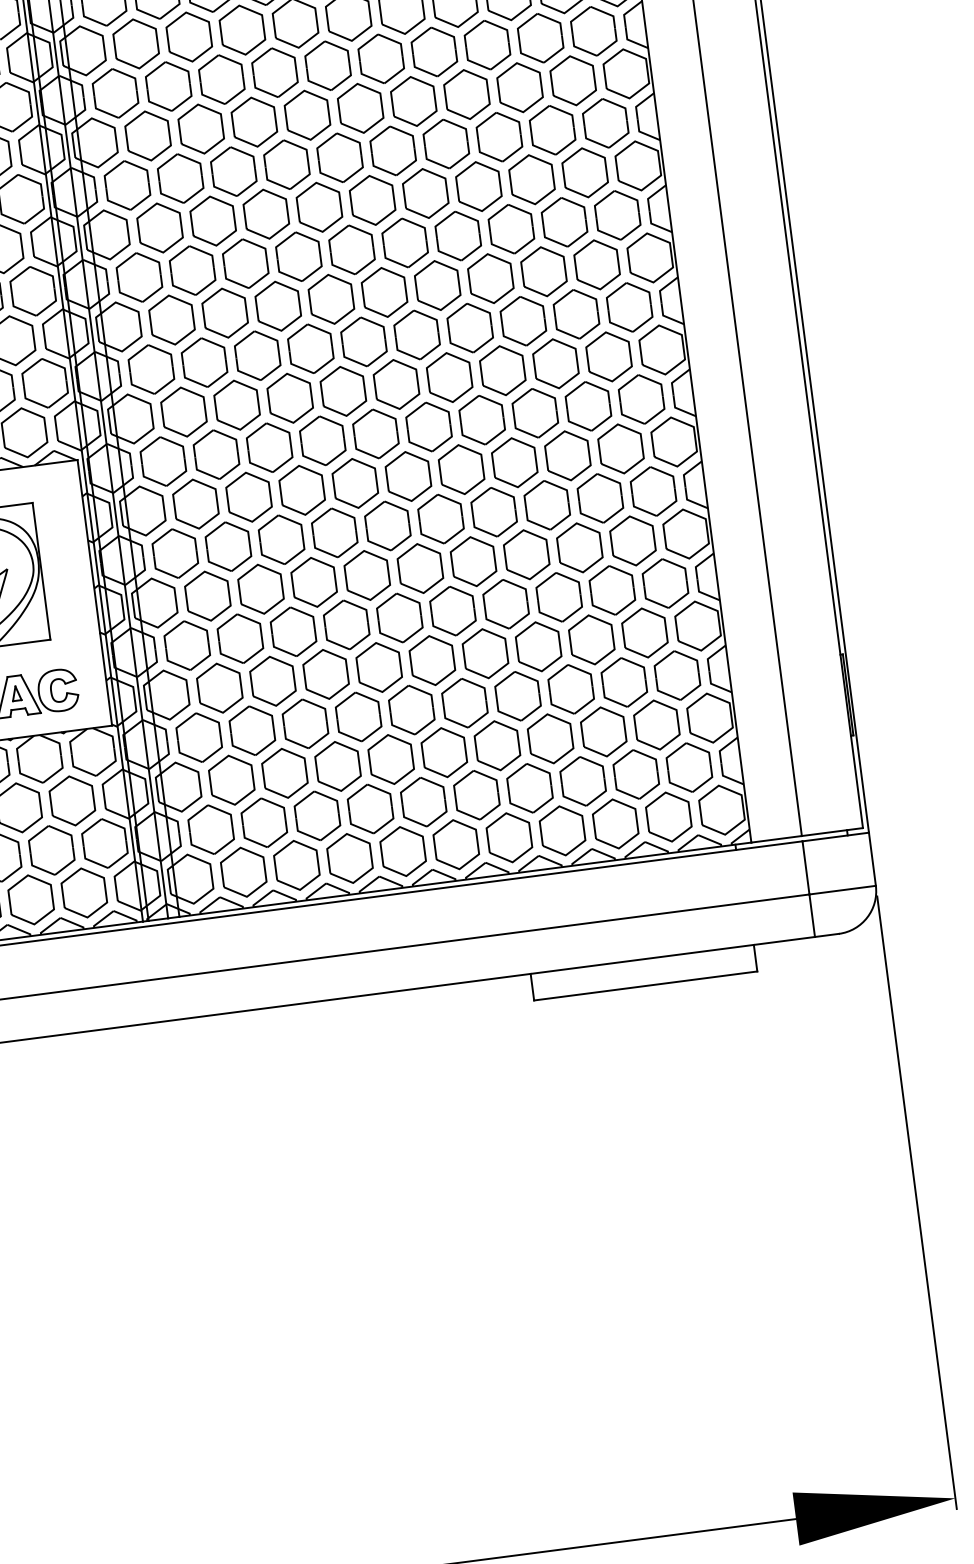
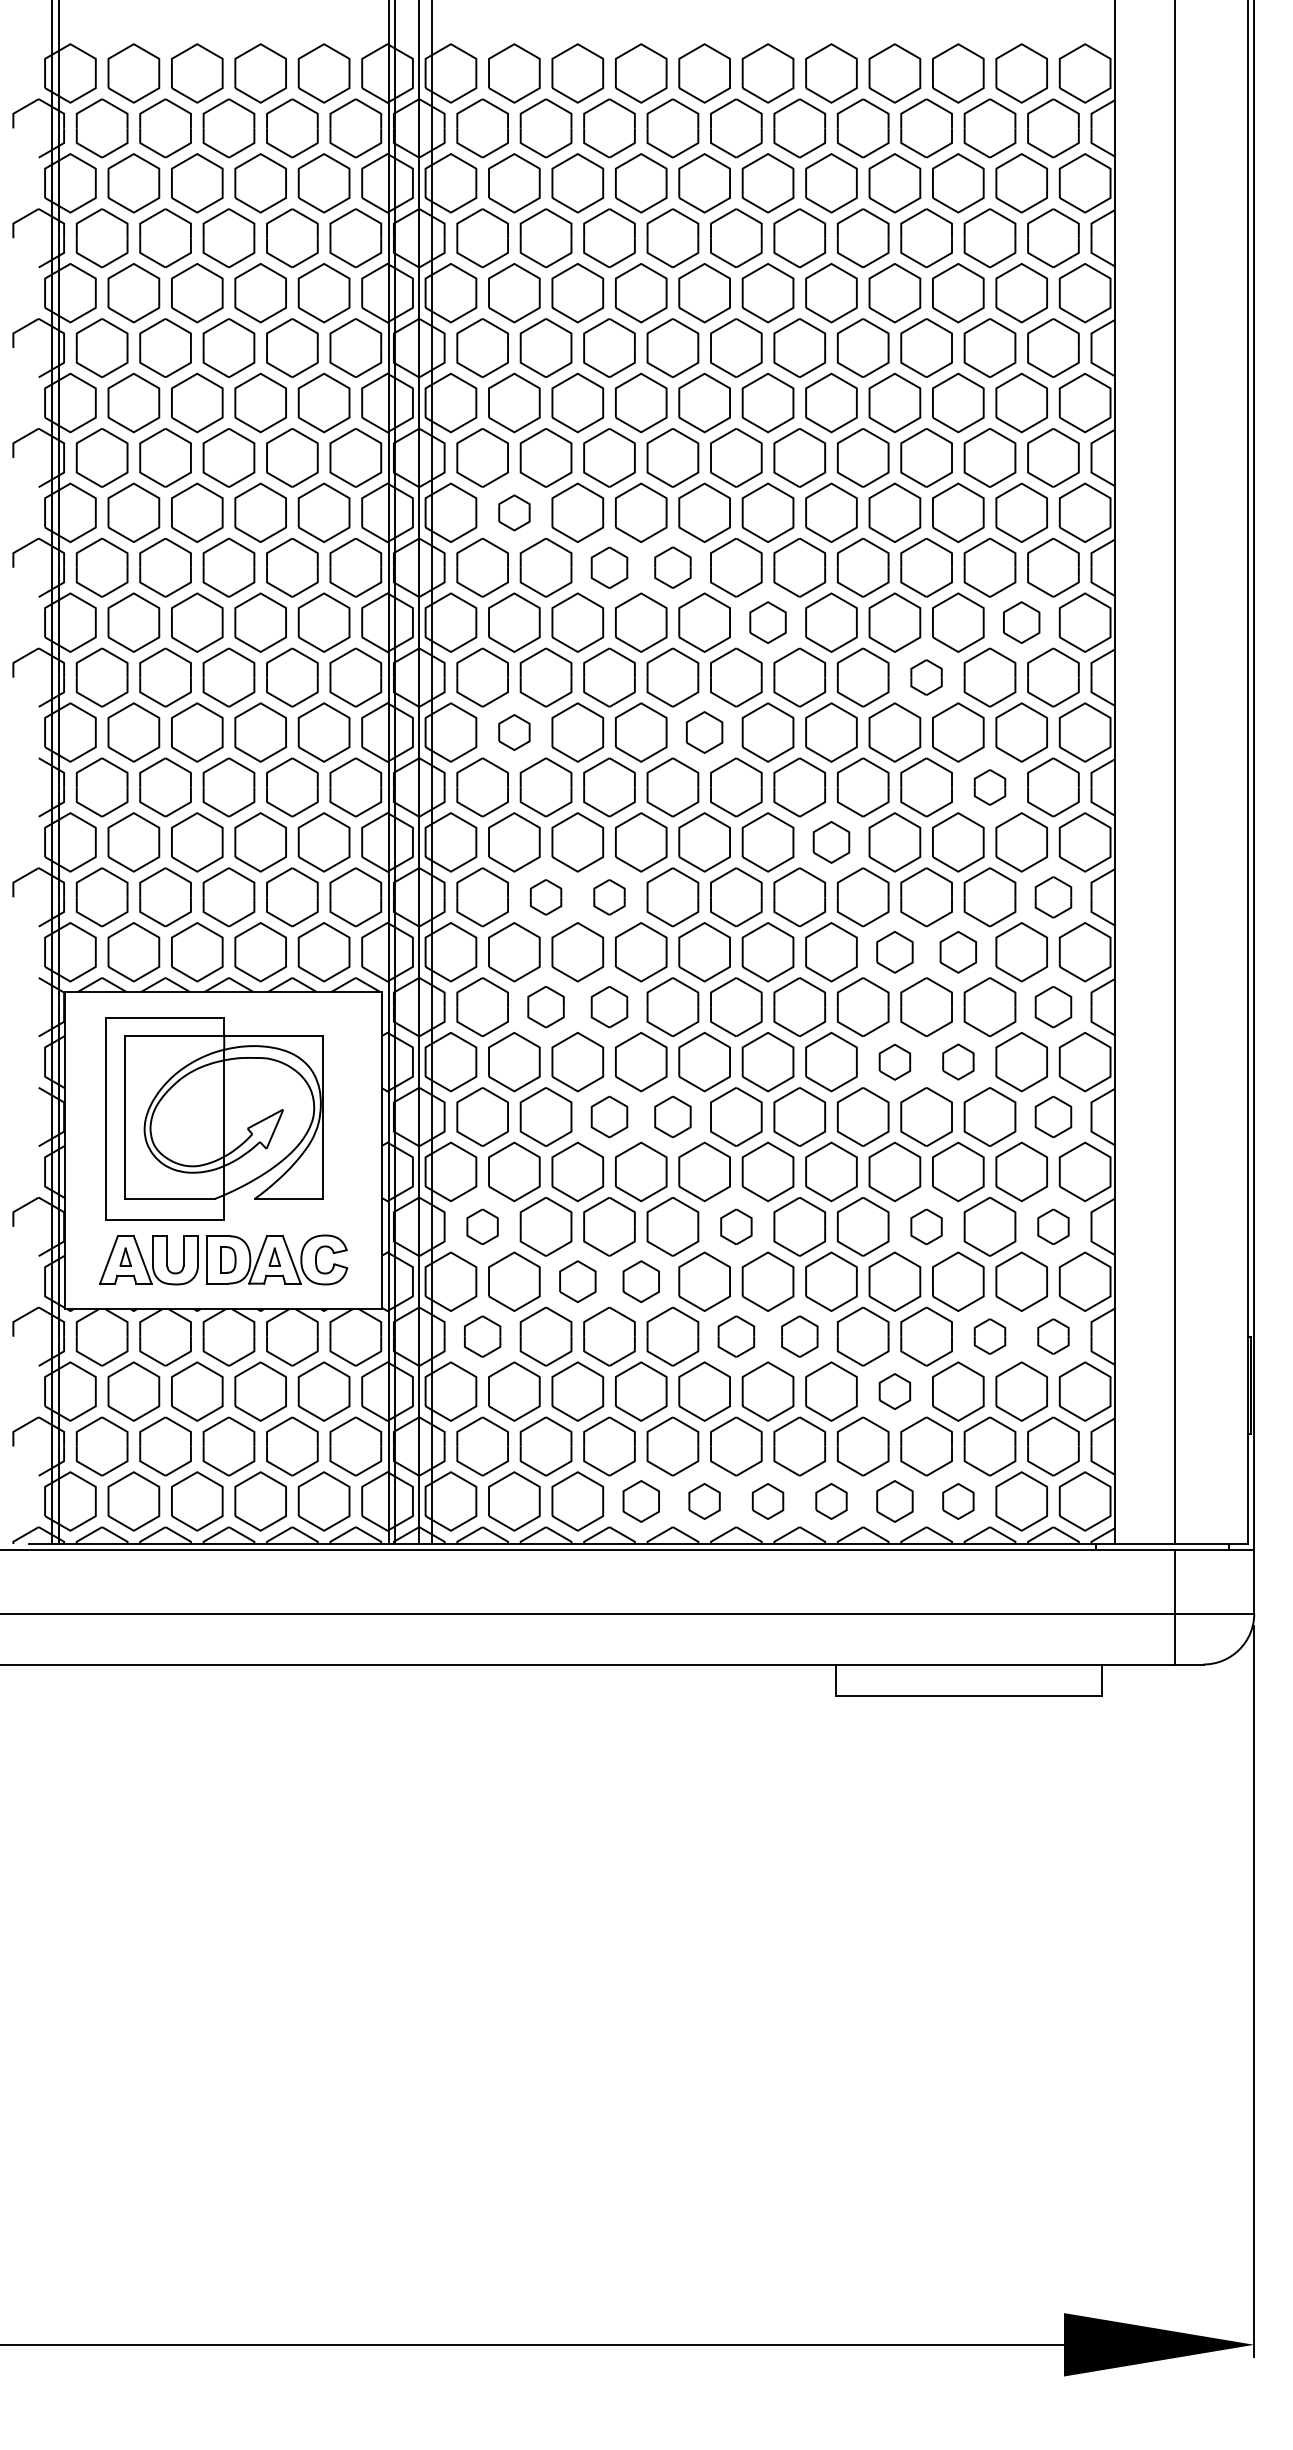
part: (136, 43) -> (514, 512), size x0.6
part: (274, 72) -> (672, 567), size x0.7
part: (221, 79) -> (609, 567), size x0.7
part: (572, 80) -> (1021, 622), size x0.7
part: (360, 108) -> (767, 622), size x0.7
part: (499, 137) -> (926, 677), size x0.6
part: (319, 207) -> (704, 732), size x0.7
part: (564, 222) -> (989, 787), size x0.6
part: (160, 227) -> (514, 732), size x0.6
part: (437, 285) -> (831, 842), size x0.7
part: (629, 307) -> (1053, 897), size x0.7
part: (257, 355) -> (609, 897), size x0.6
part: (204, 362) -> (545, 897), size x0.6
part: (556, 363) -> (958, 952), size x0.7
part: (502, 370) -> (894, 952), size x0.7
part: (641, 398) -> (1053, 1006), size x0.7
part: (269, 447) -> (609, 1006), size x0.7
part: (215, 454) -> (545, 1006), size x0.7
part: (567, 455) -> (958, 1061), size x0.6
part: (514, 463) -> (894, 1062), size x0.6
part: (653, 491) -> (1053, 1116), size x0.7
part: (334, 532) -> (672, 1116), size x0.7
part: (281, 539) -> (609, 1116), size x0.7
part: (665, 583) -> (1053, 1226), size x0.6
part: (559, 597) -> (926, 1226), size x0.6
part: (399, 617) -> (736, 1226), size x0.6
part: (187, 645) -> (482, 1226), size x0.6
part: (326, 674) -> (641, 1281), size x0.7
part: (677, 675) -> (1053, 1336), size x0.6
part: (272, 681) -> (577, 1281), size x0.7
part: (623, 682) -> (989, 1336), size x0.6
part: (464, 703) -> (799, 1336), size x0.7
part: (411, 709) -> (736, 1336), size x0.7
part: (199, 737) -> (482, 1336), size x0.7
part: (550, 738) -> (894, 1391), size x0.6
part: (615, 823) -> (958, 1501), size x0.6
part: (562, 830) -> (894, 1501), size x0.7
part: (509, 837) -> (831, 1501), size x0.6
part: (455, 844) -> (767, 1501), size x0.6
part: (403, 851) -> (704, 1501), size x0.6
part: (350, 858) -> (641, 1501), size x0.7

